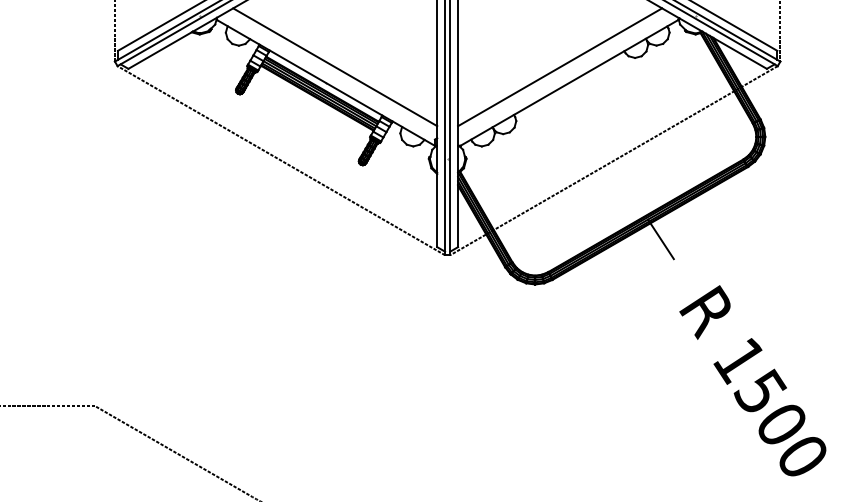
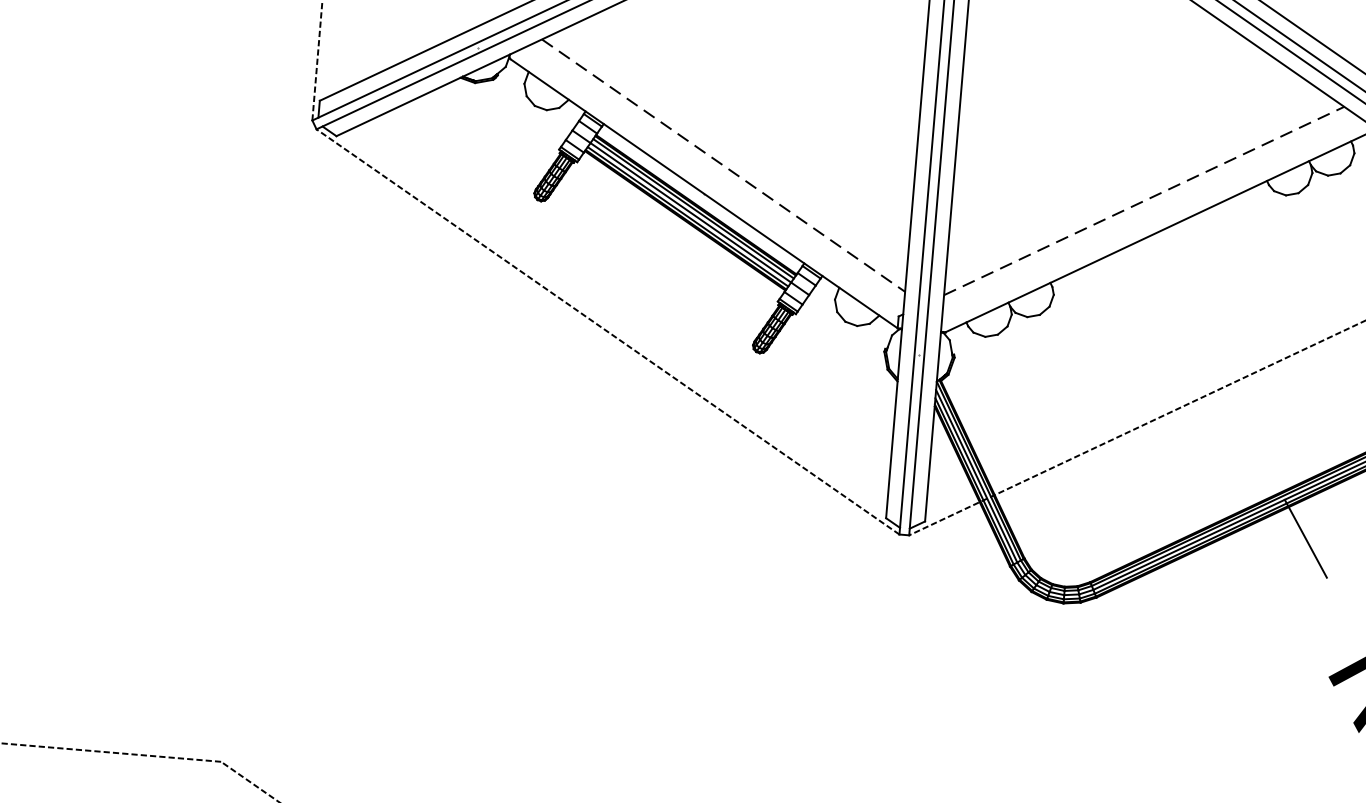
line: (335, 67) -> (724, 166), solid -> dashed
line: (560, 67) -> (1144, 201), solid -> dashed

